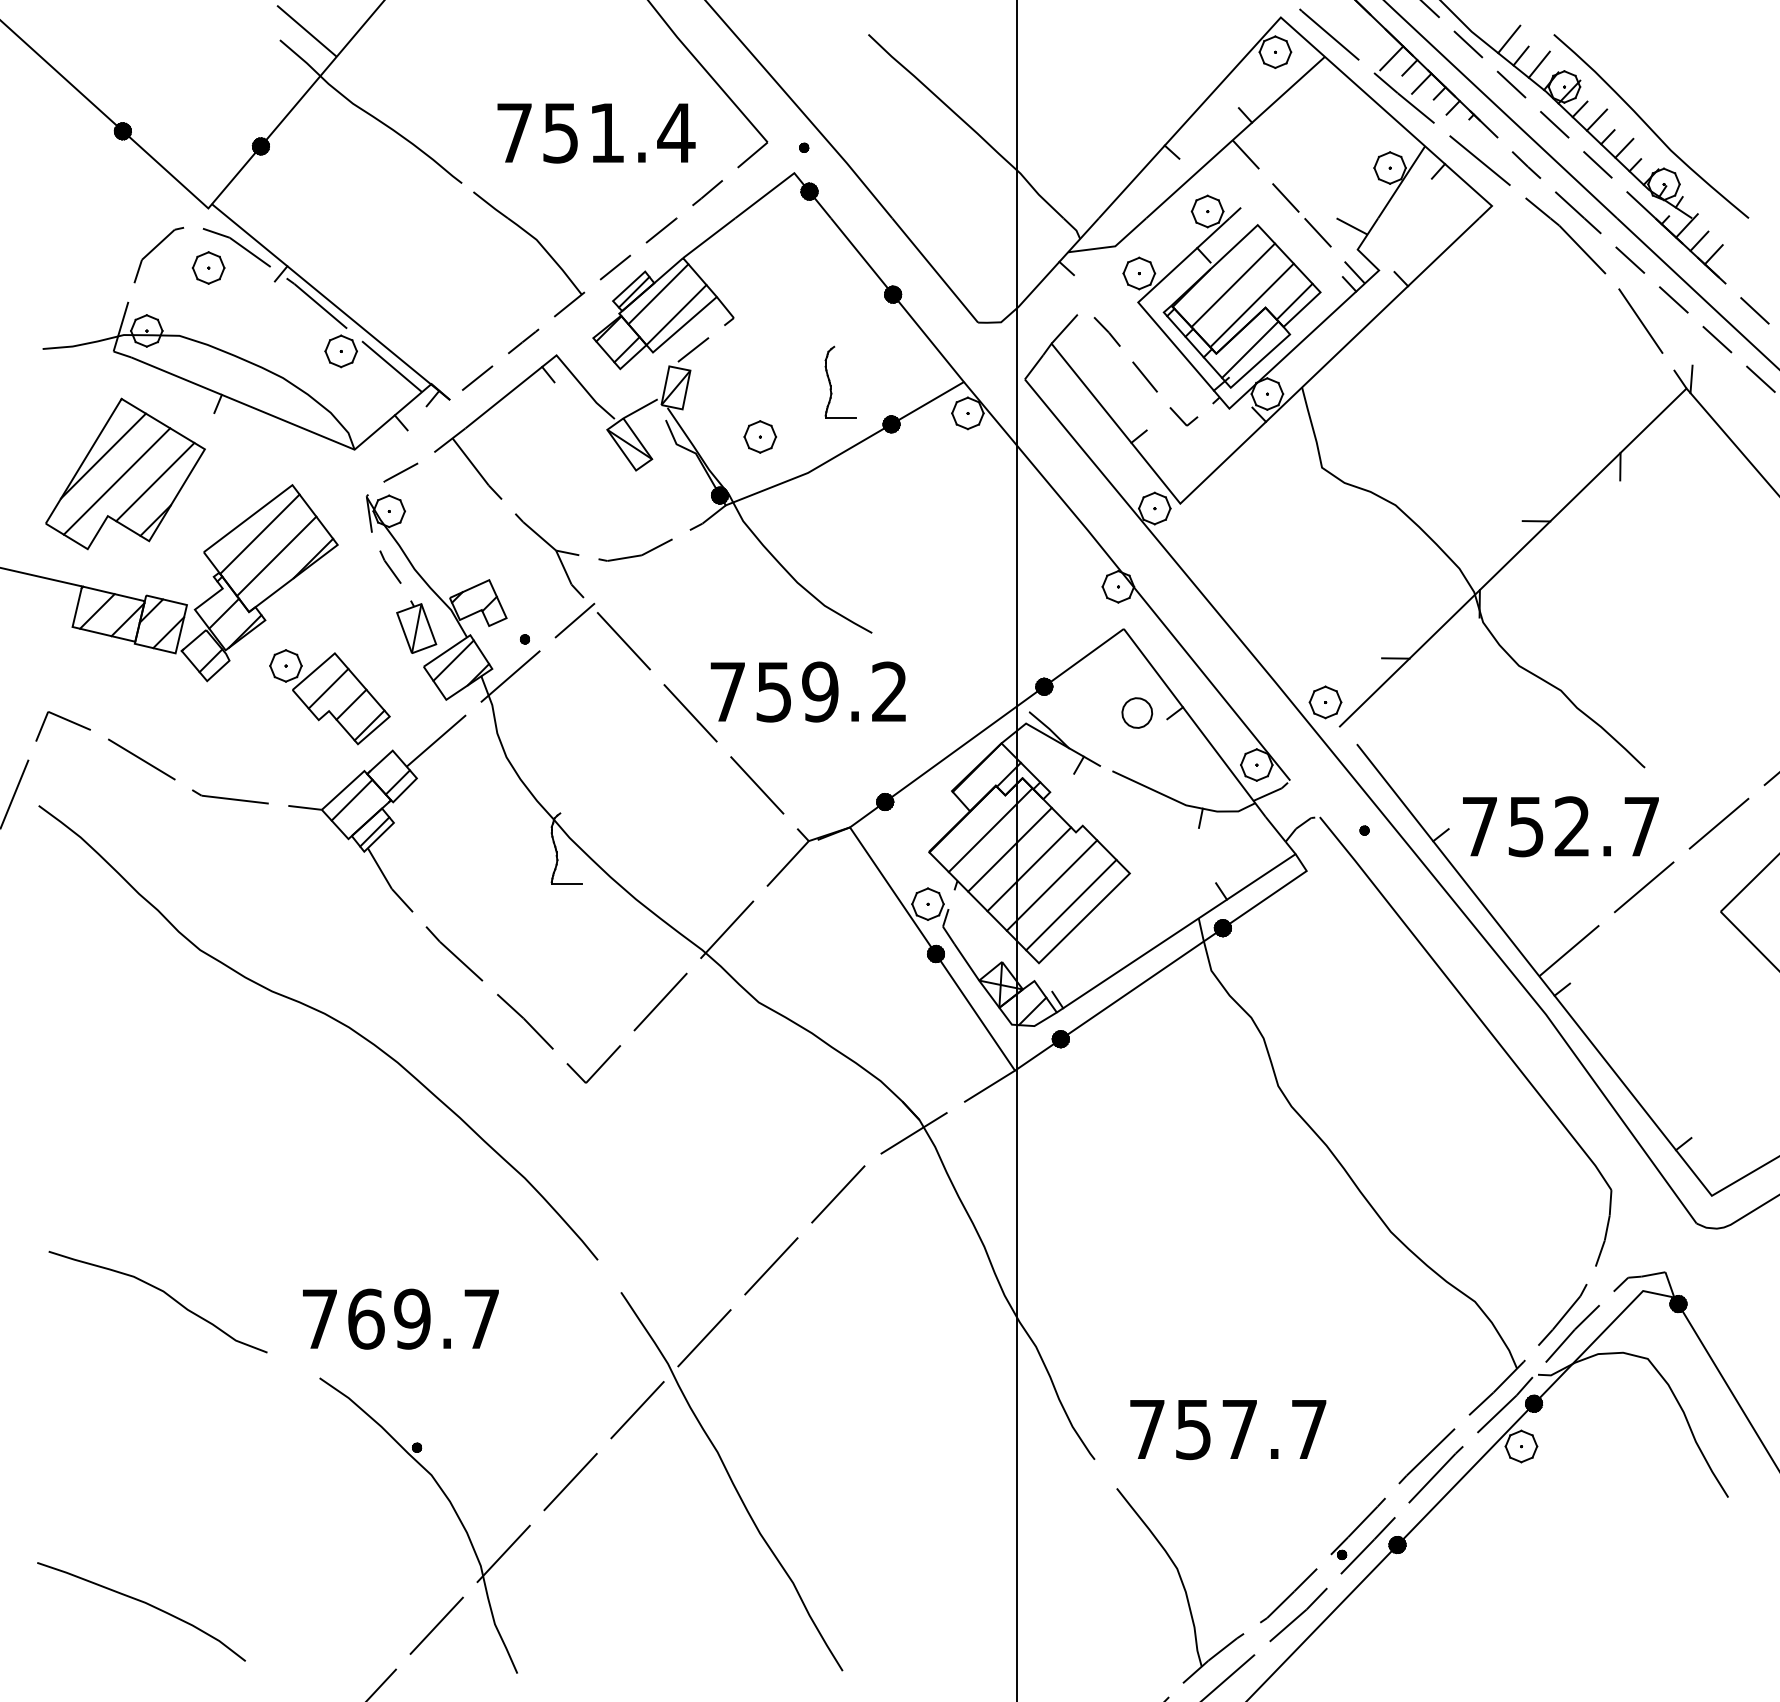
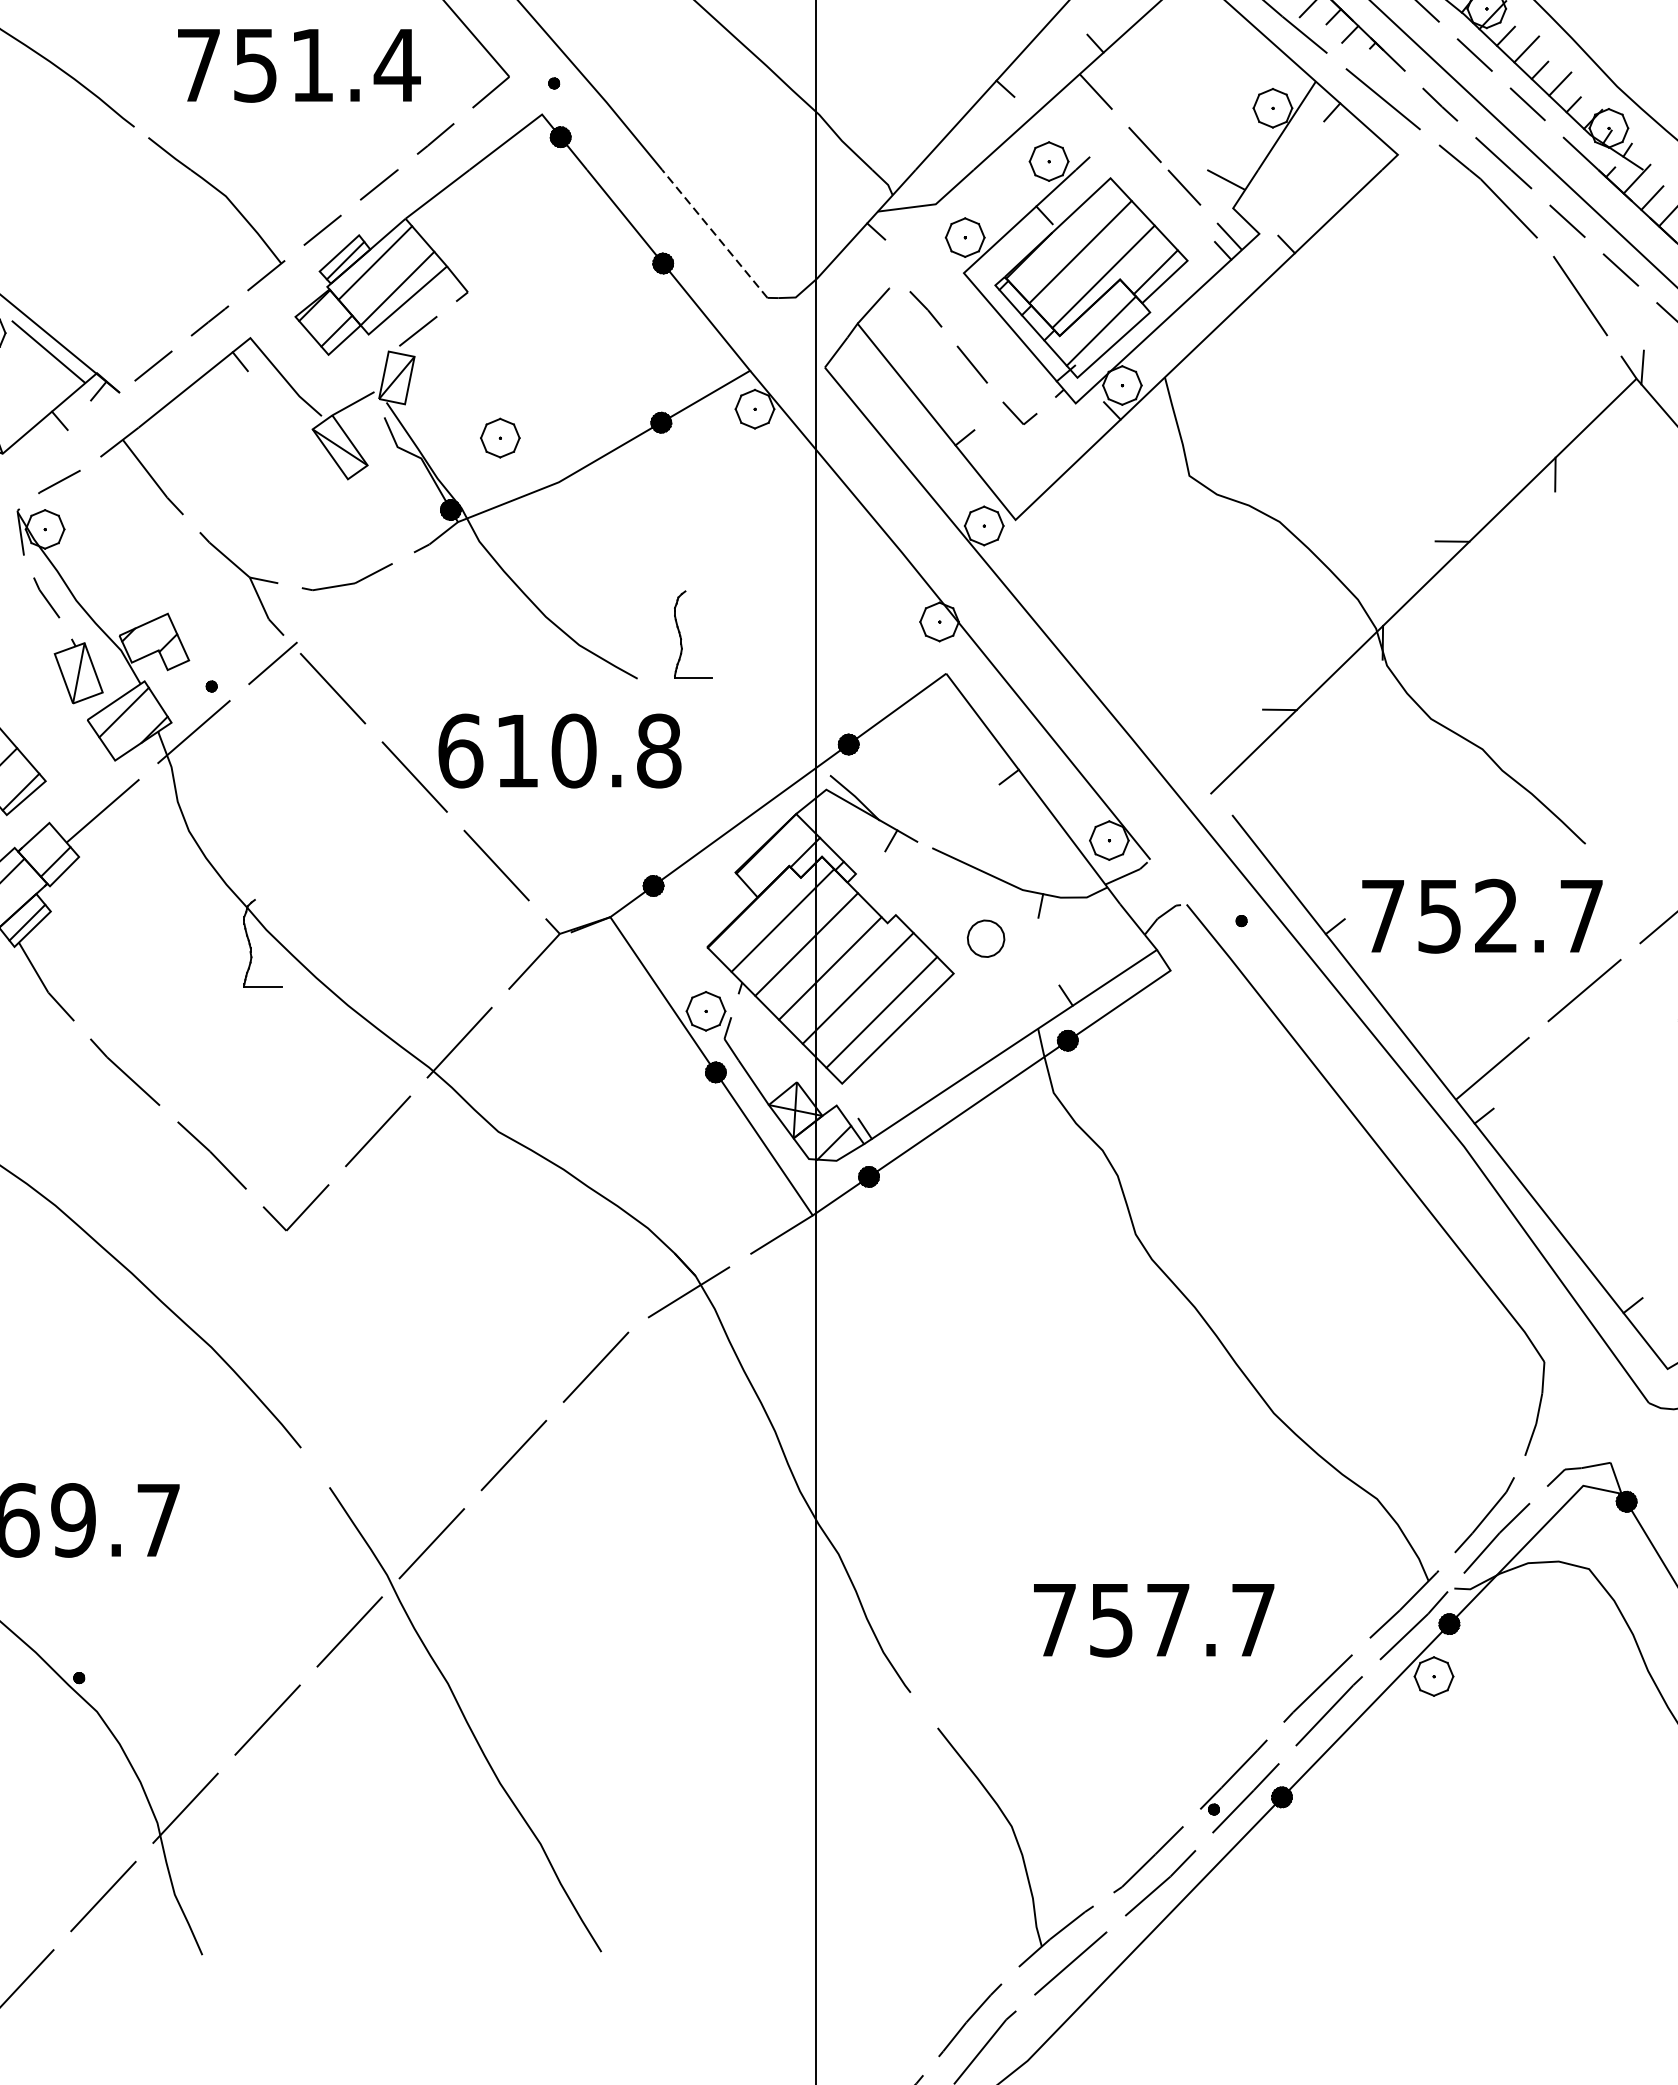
line: (935, 270) -> (715, 233), solid -> dashed
part: (831, 384) -> (682, 637), moved
text: (808, 691) -> (559, 750), 759.2 -> 610.8
part: (1325, 702) -> (1193, 763), removed
part: (1137, 712) -> (986, 938), moved
text: (1228, 1430) -> (1154, 1621), moved

